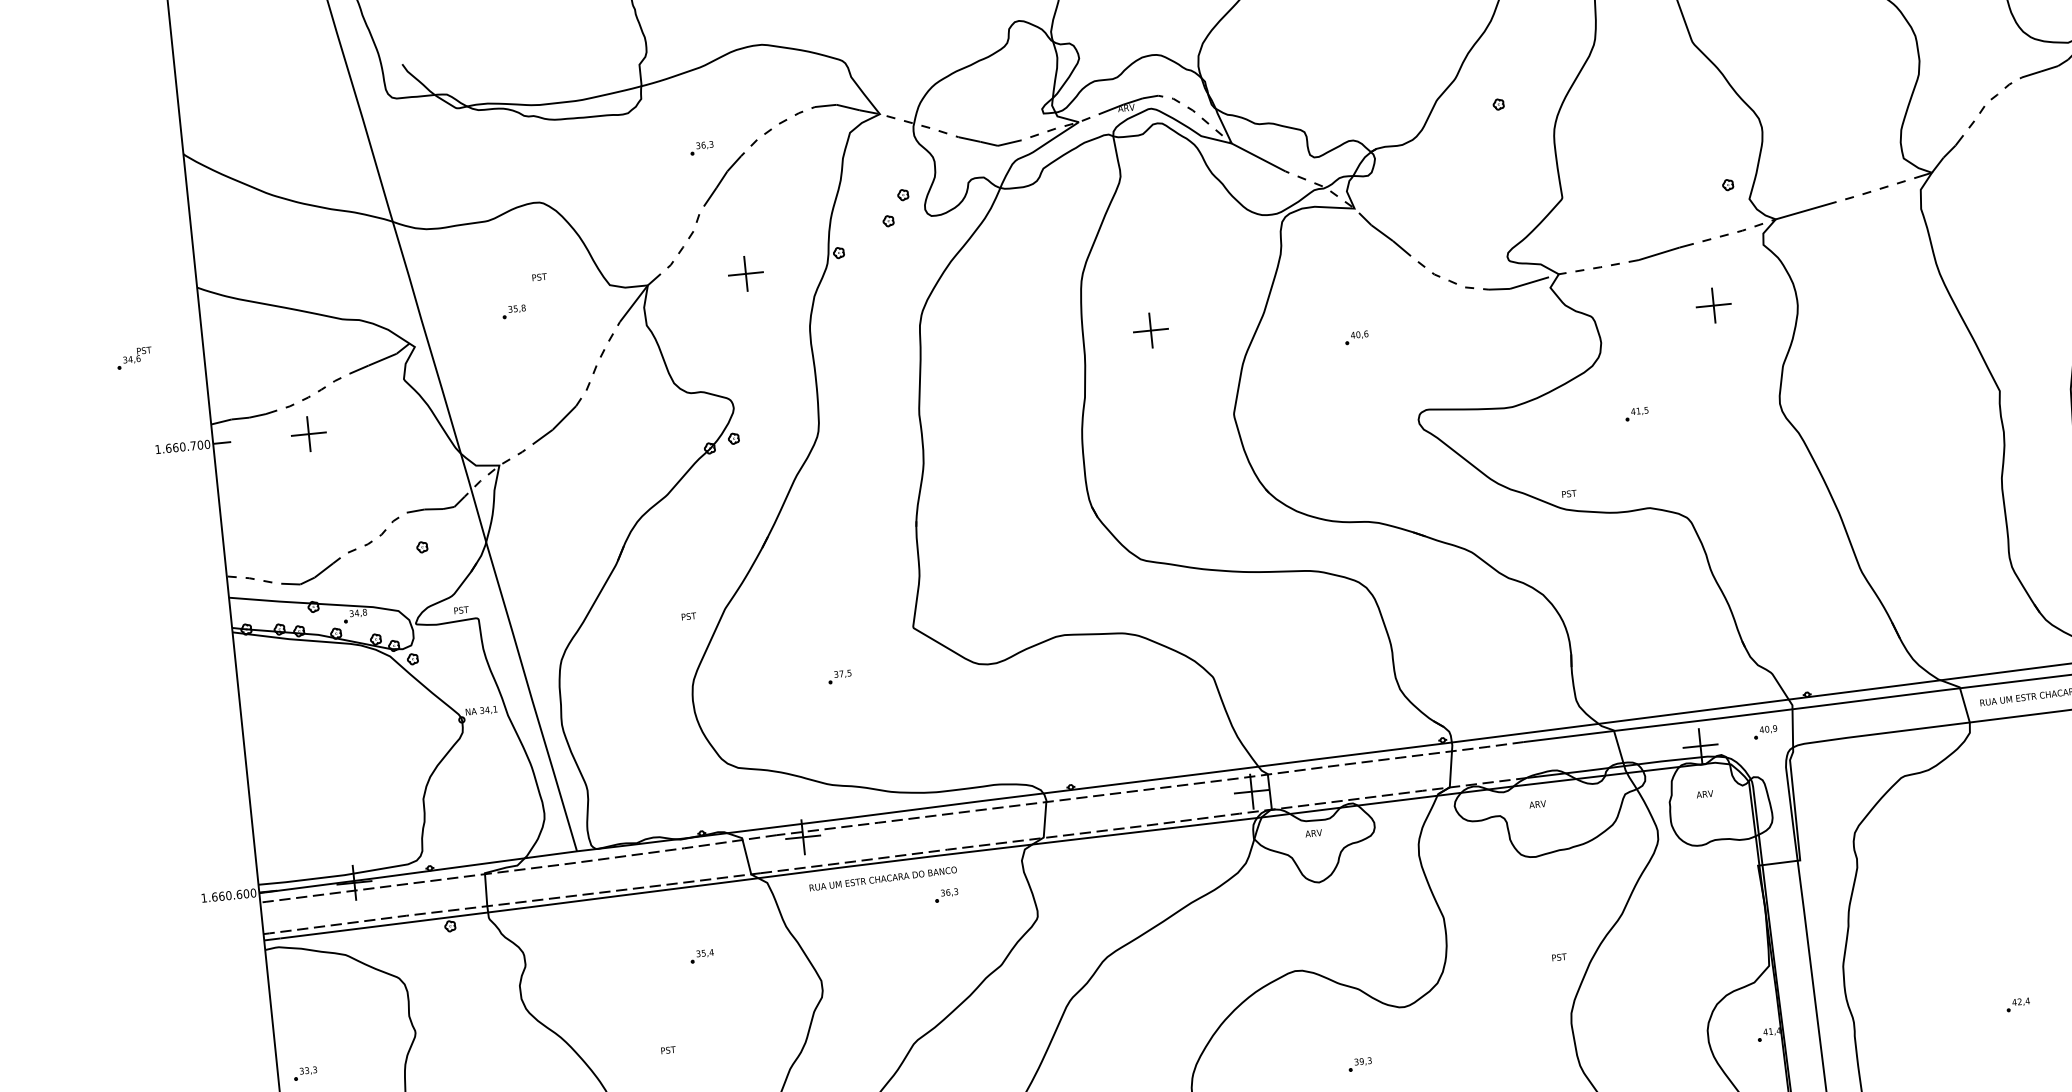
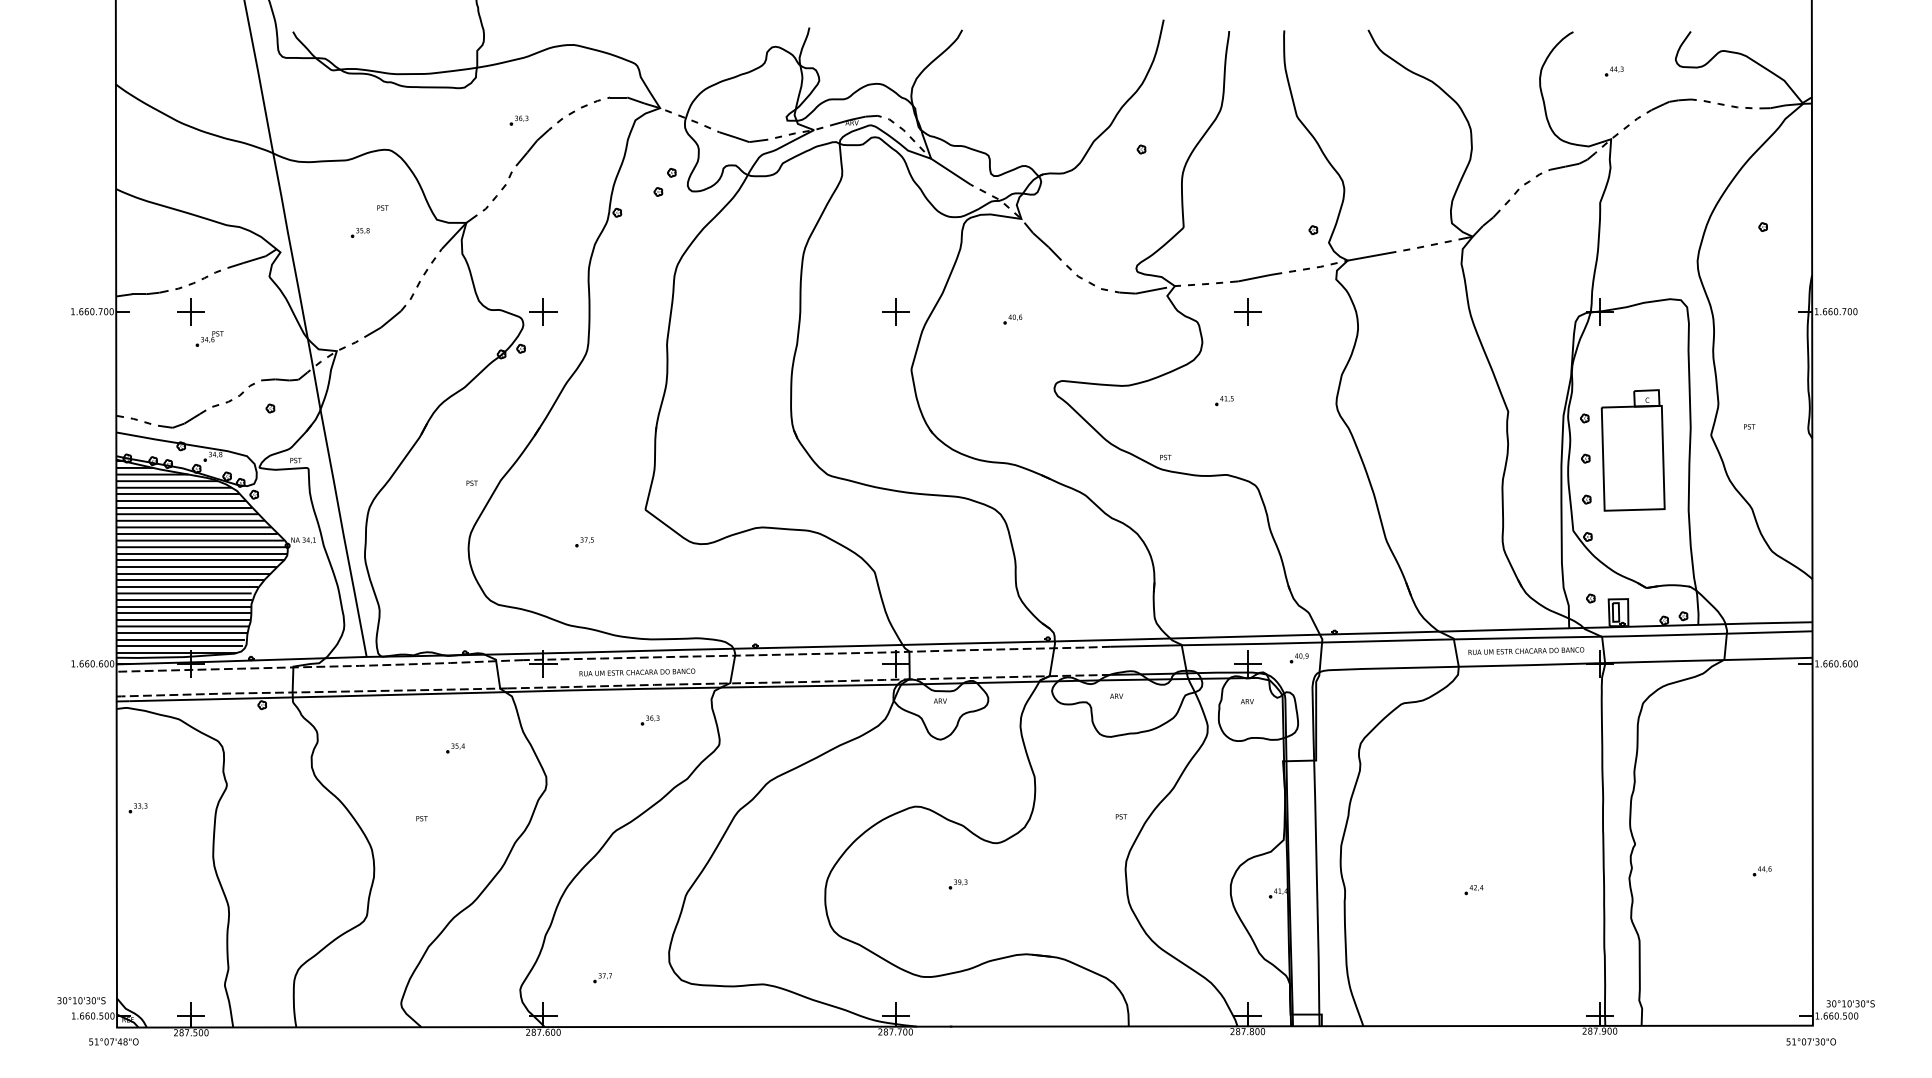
part: (745, 273) -> (543, 311), moved
part: (1713, 305) -> (1247, 311), moved
part: (1150, 330) -> (895, 311), moved
part: (134, 357) -> (209, 338), moved
hatch: (353, 744) -> (201, 556), added
text: (883, 878) -> (637, 672), moved

